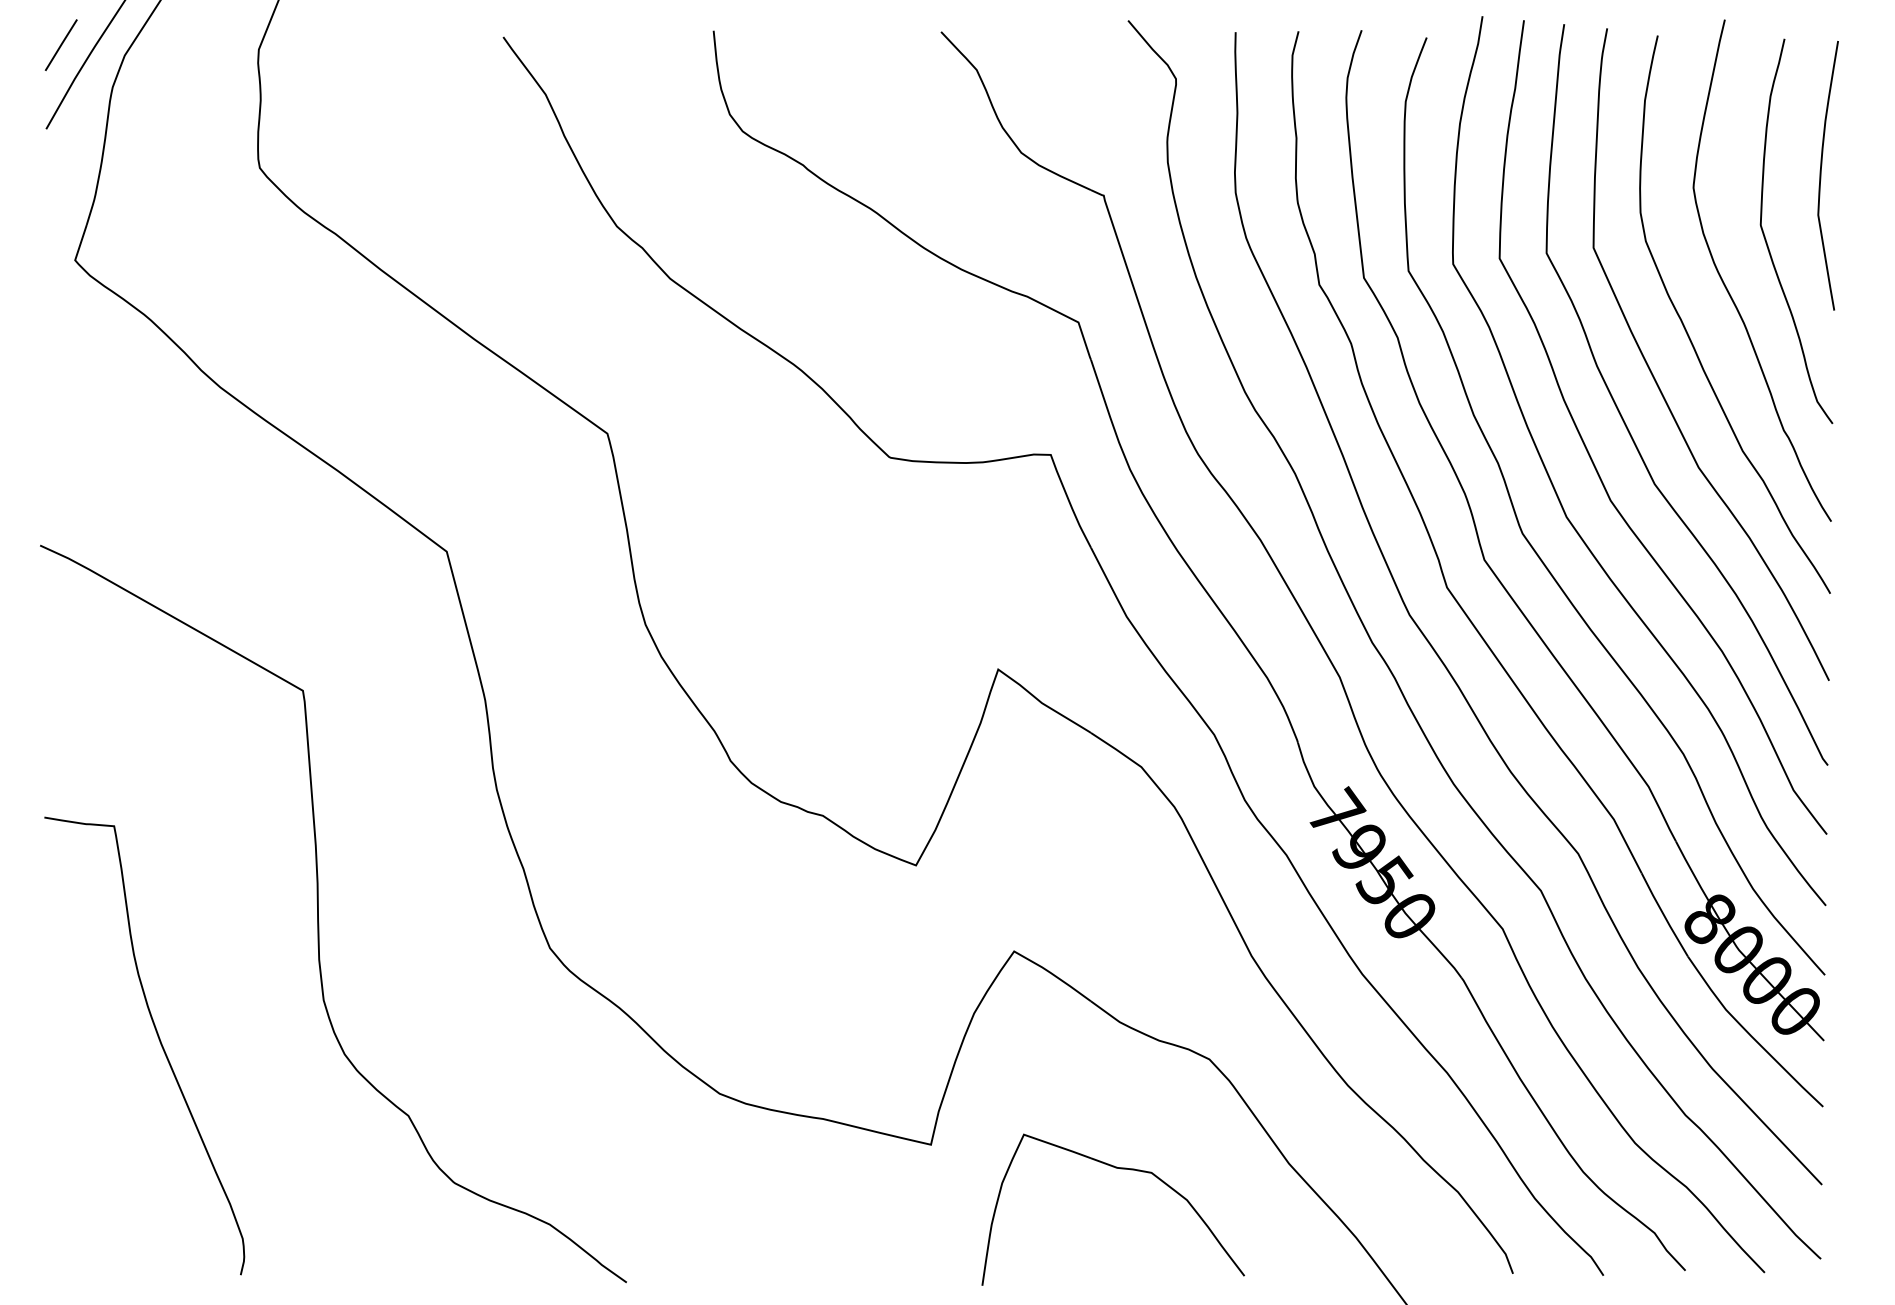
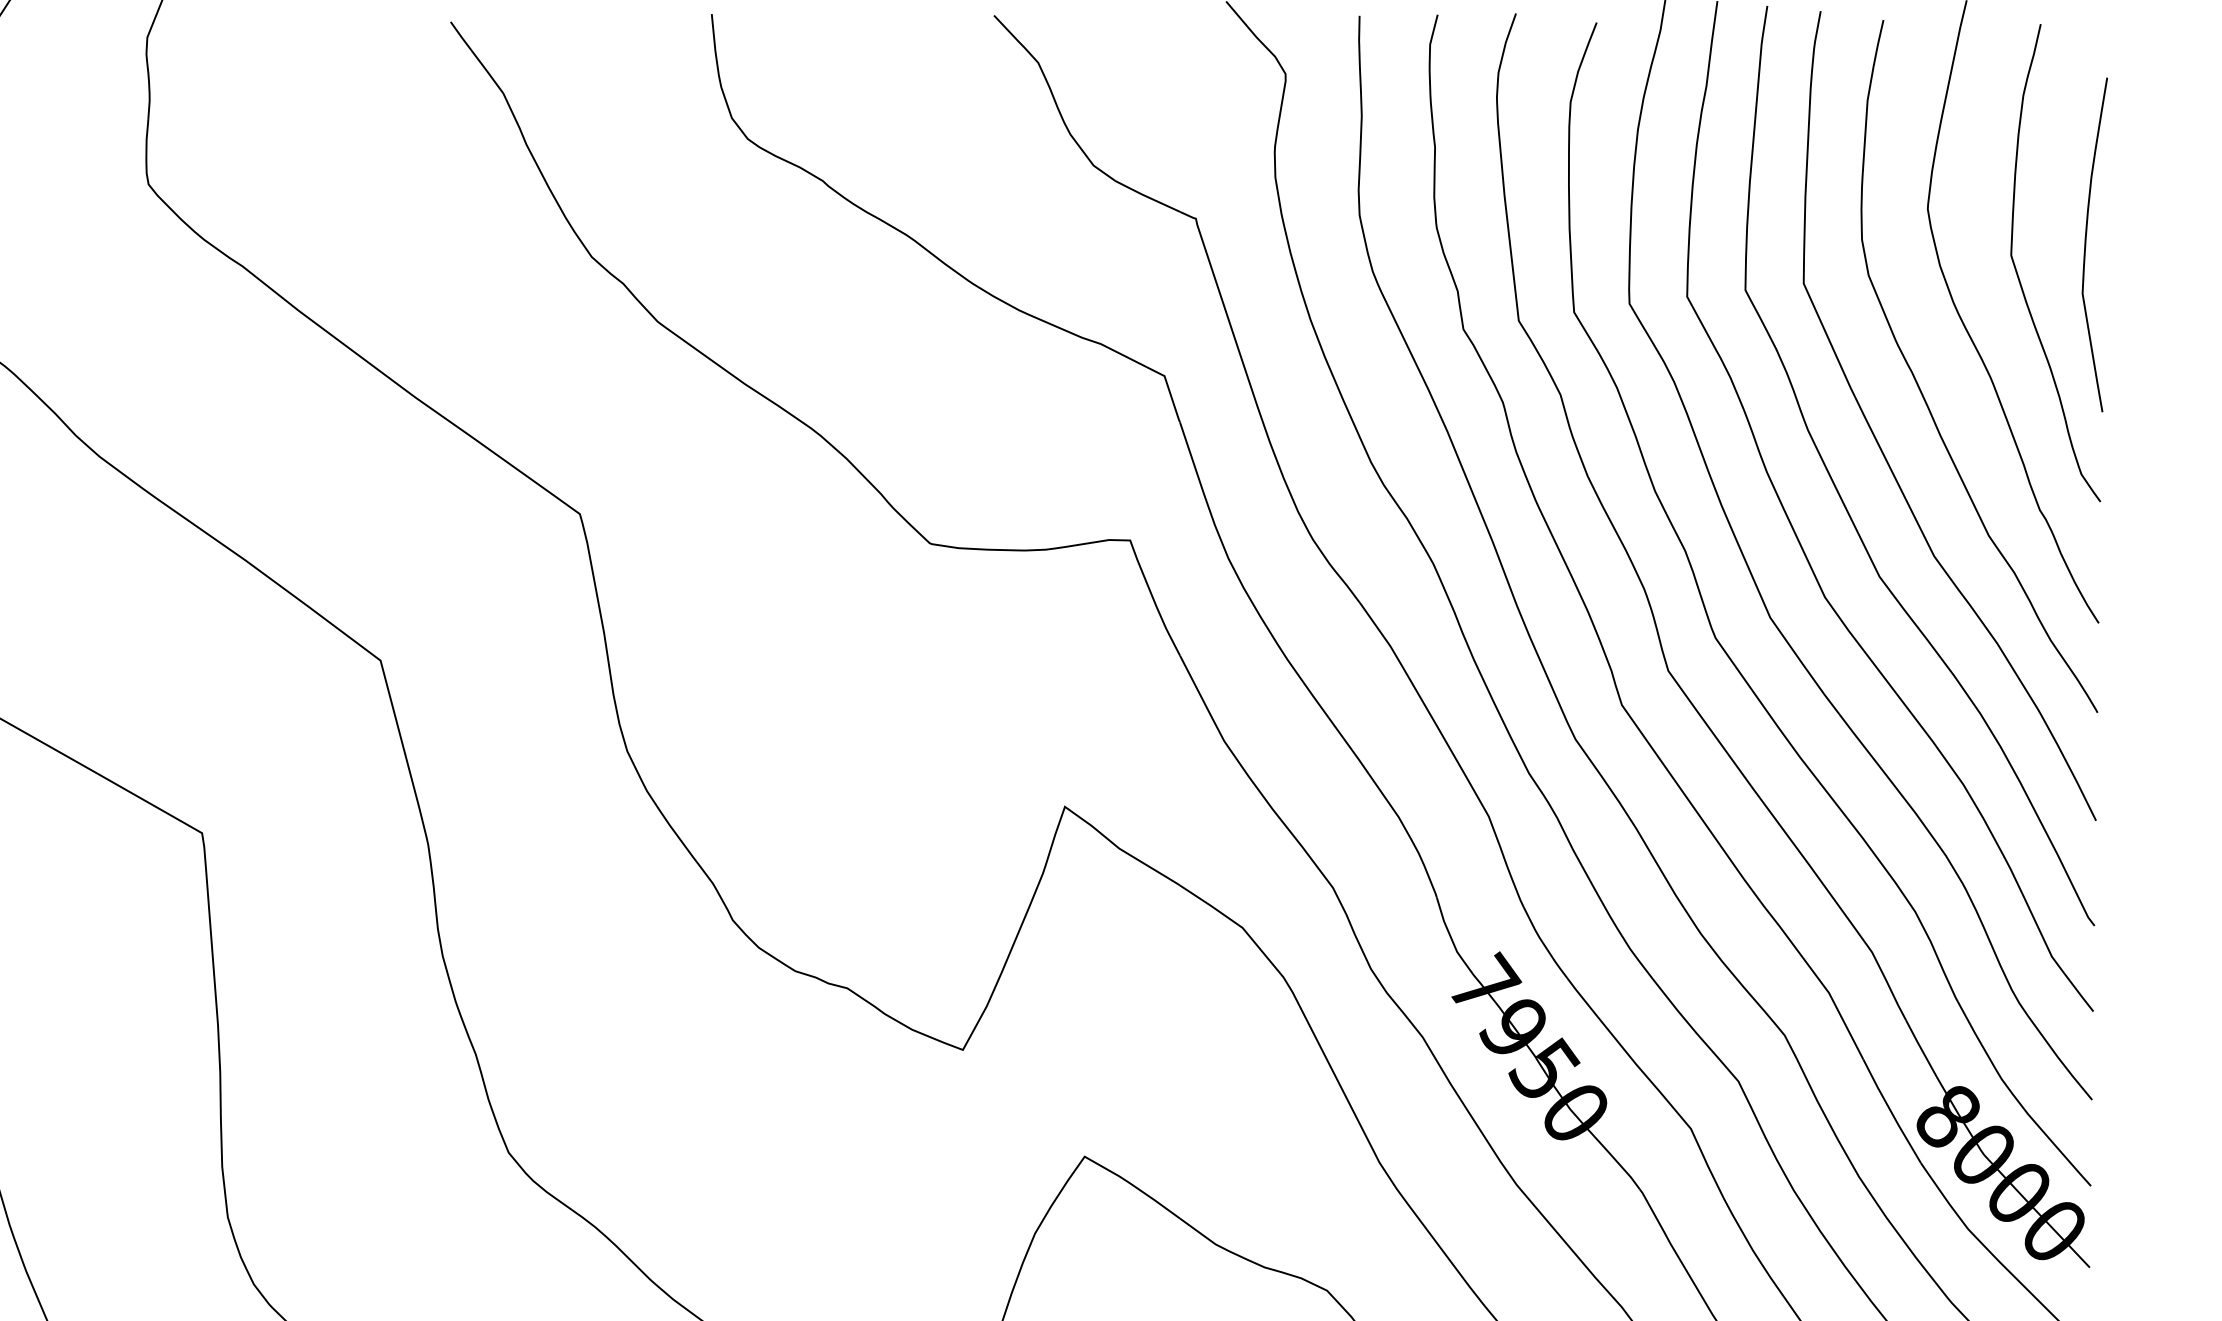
curve: (1821, 175) -> (2086, 244), moved

